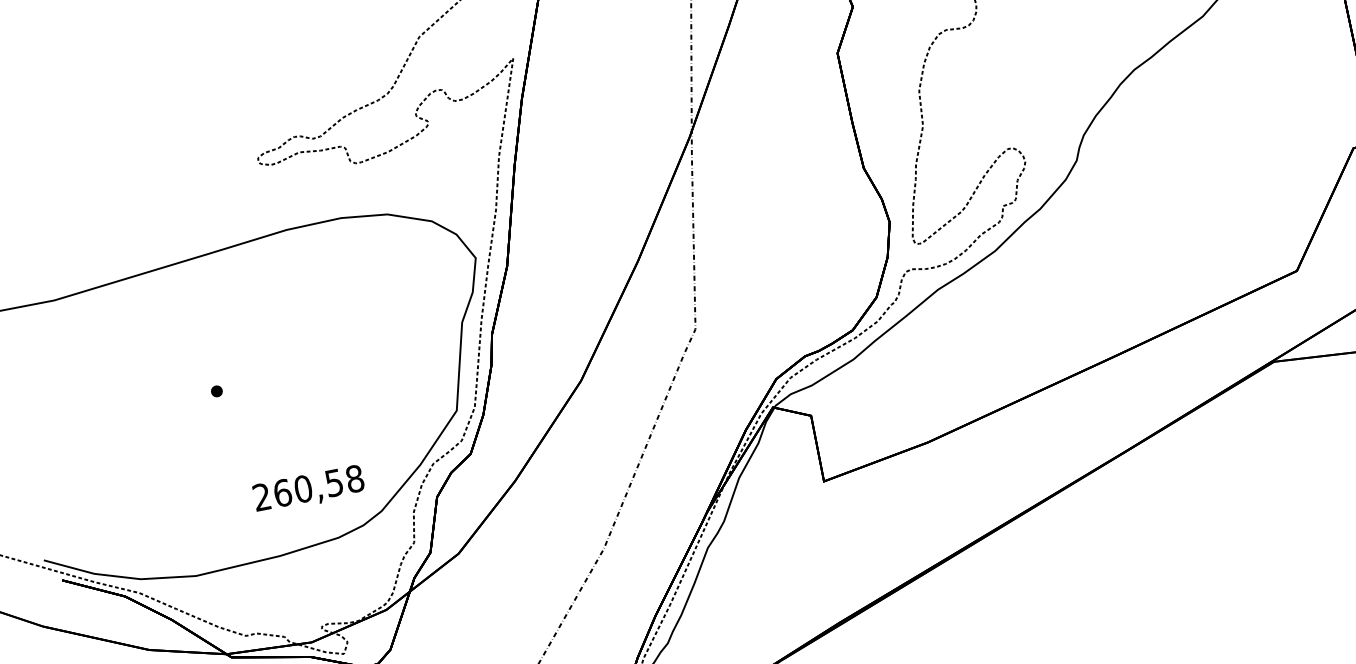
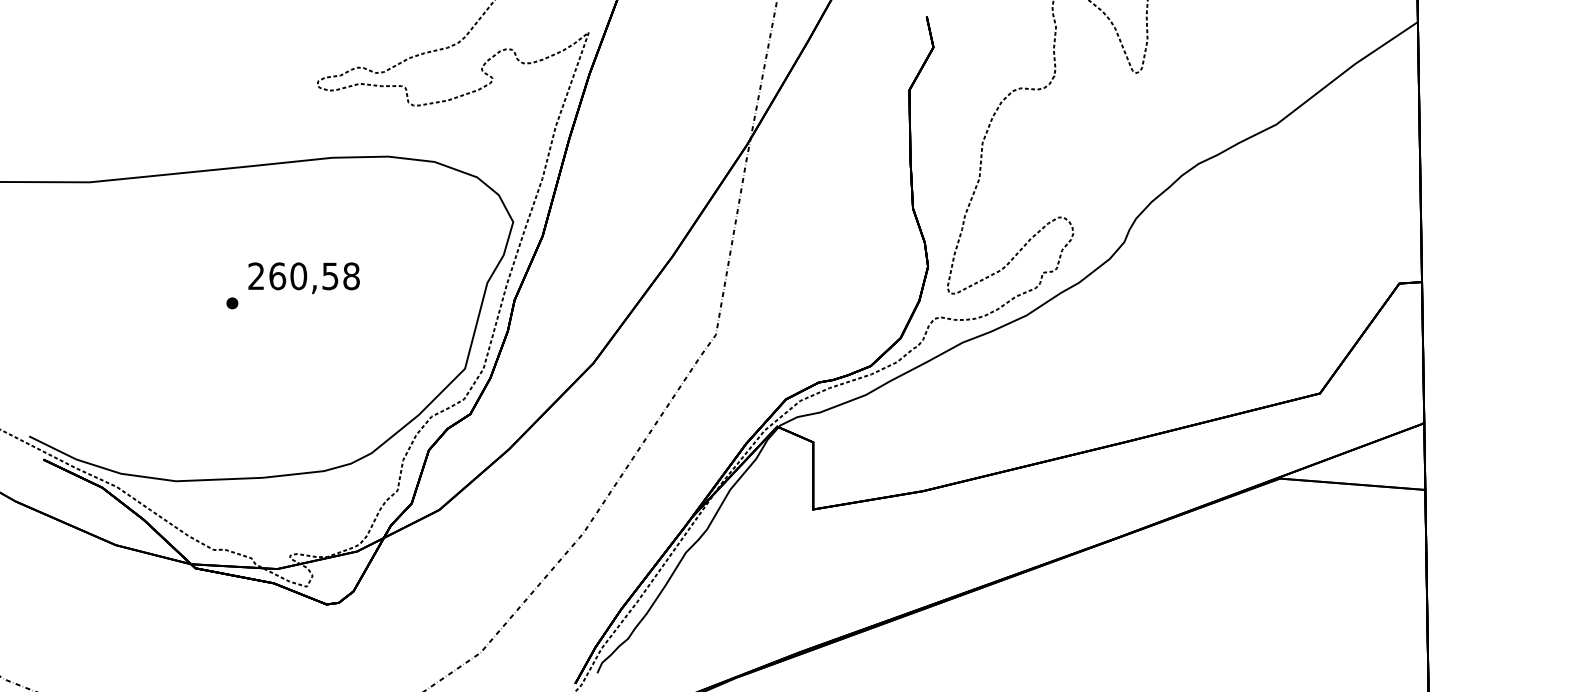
text: (308, 489) -> (303, 277), moved

